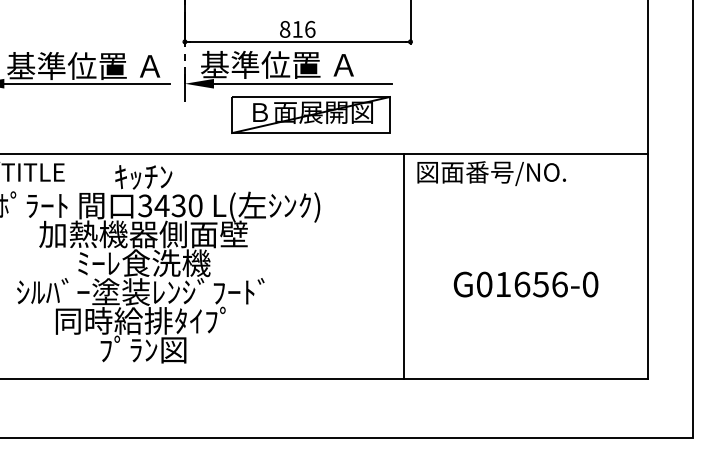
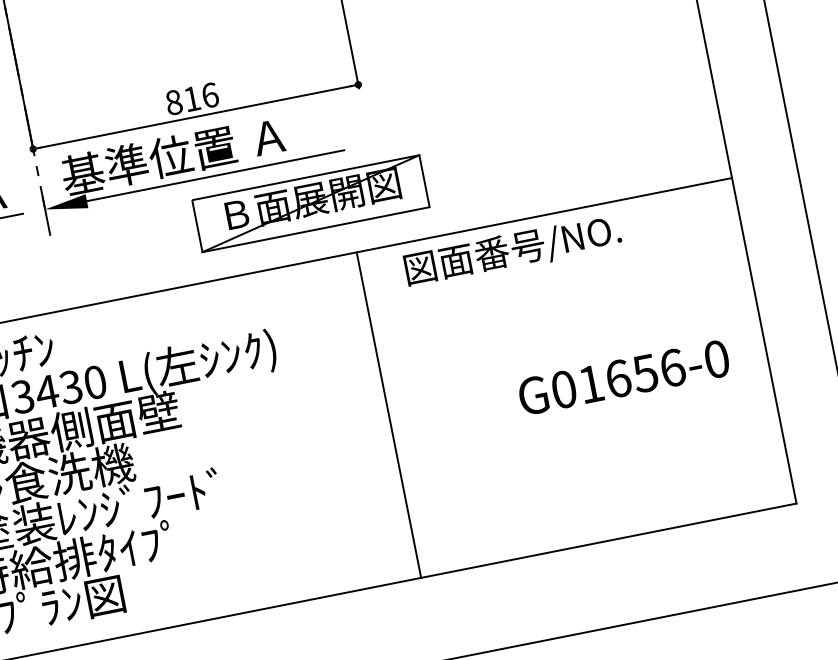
part: (310, 114) -> (309, 203), moved
line: (404, 266) -> (389, 415), moved
text: (525, 284) -> (623, 377), moved

